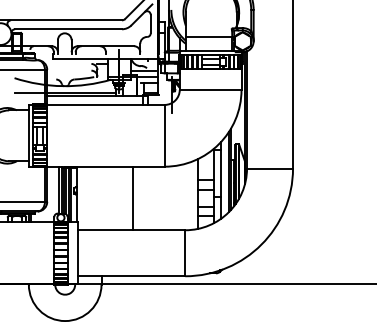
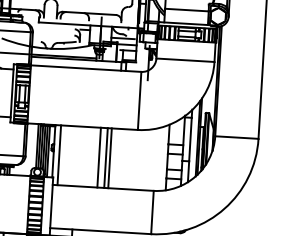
line: (82, 198) -> (58, 155), added
line: (125, 198) -> (99, 157), added
line: (136, 198) -> (109, 158), added

